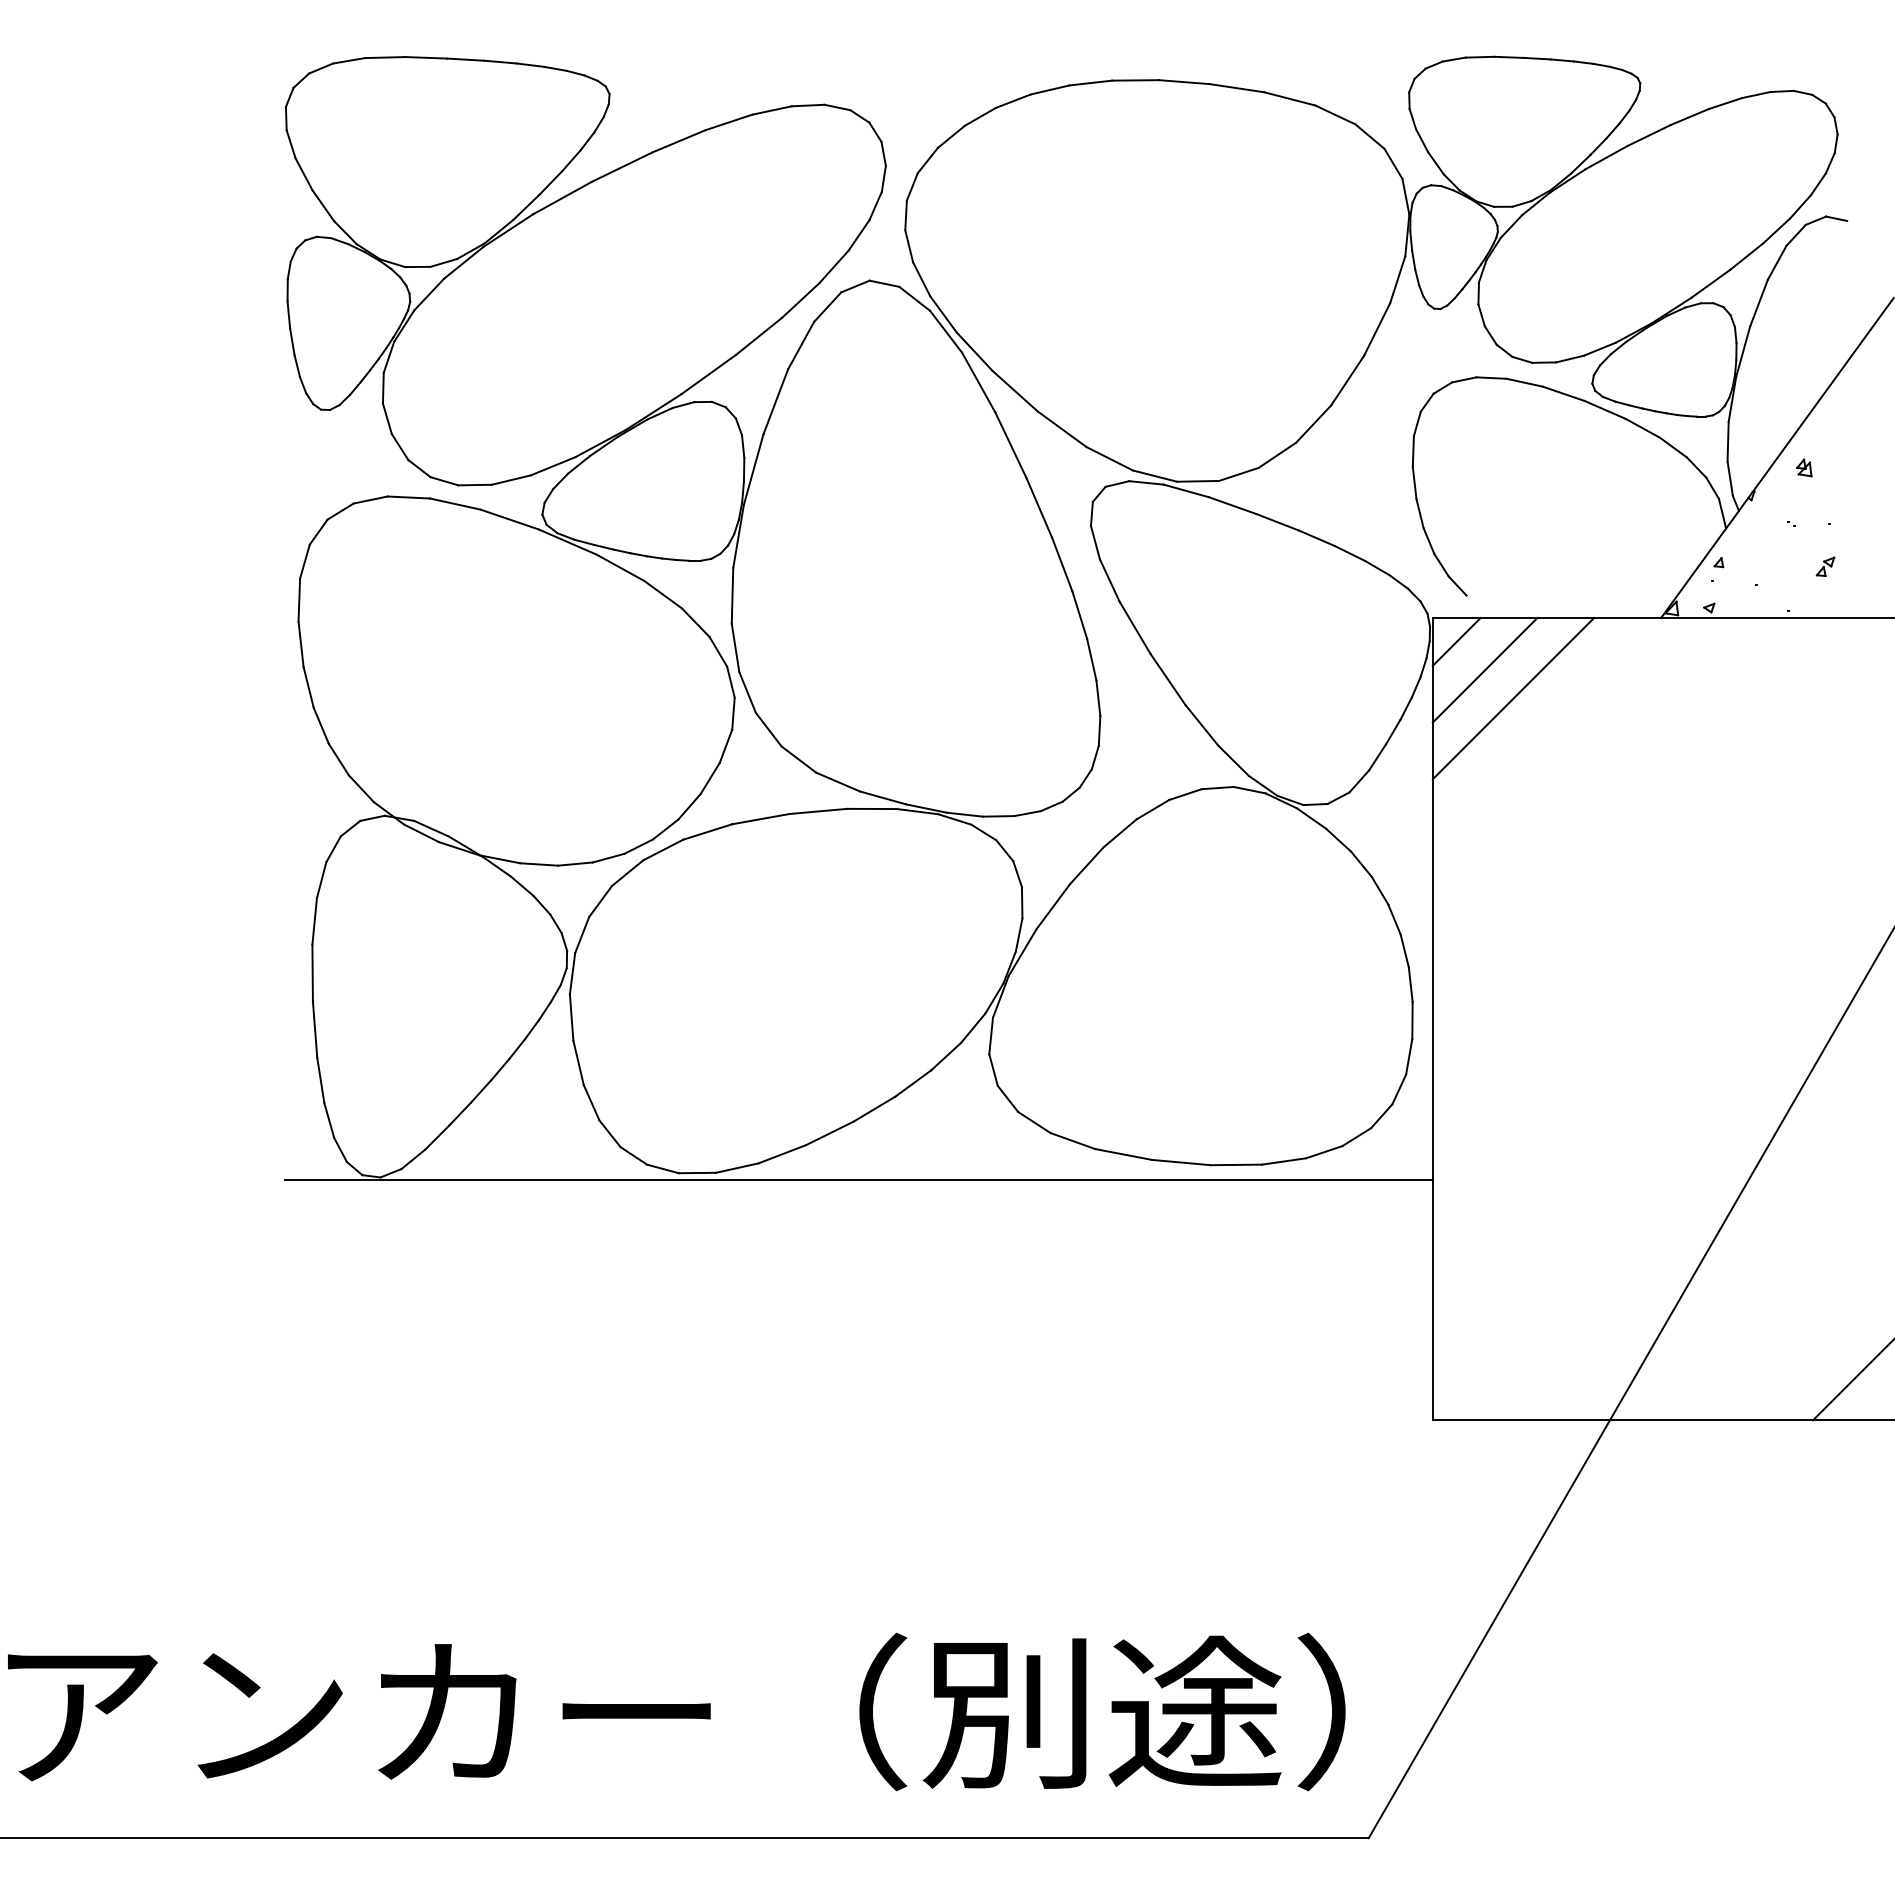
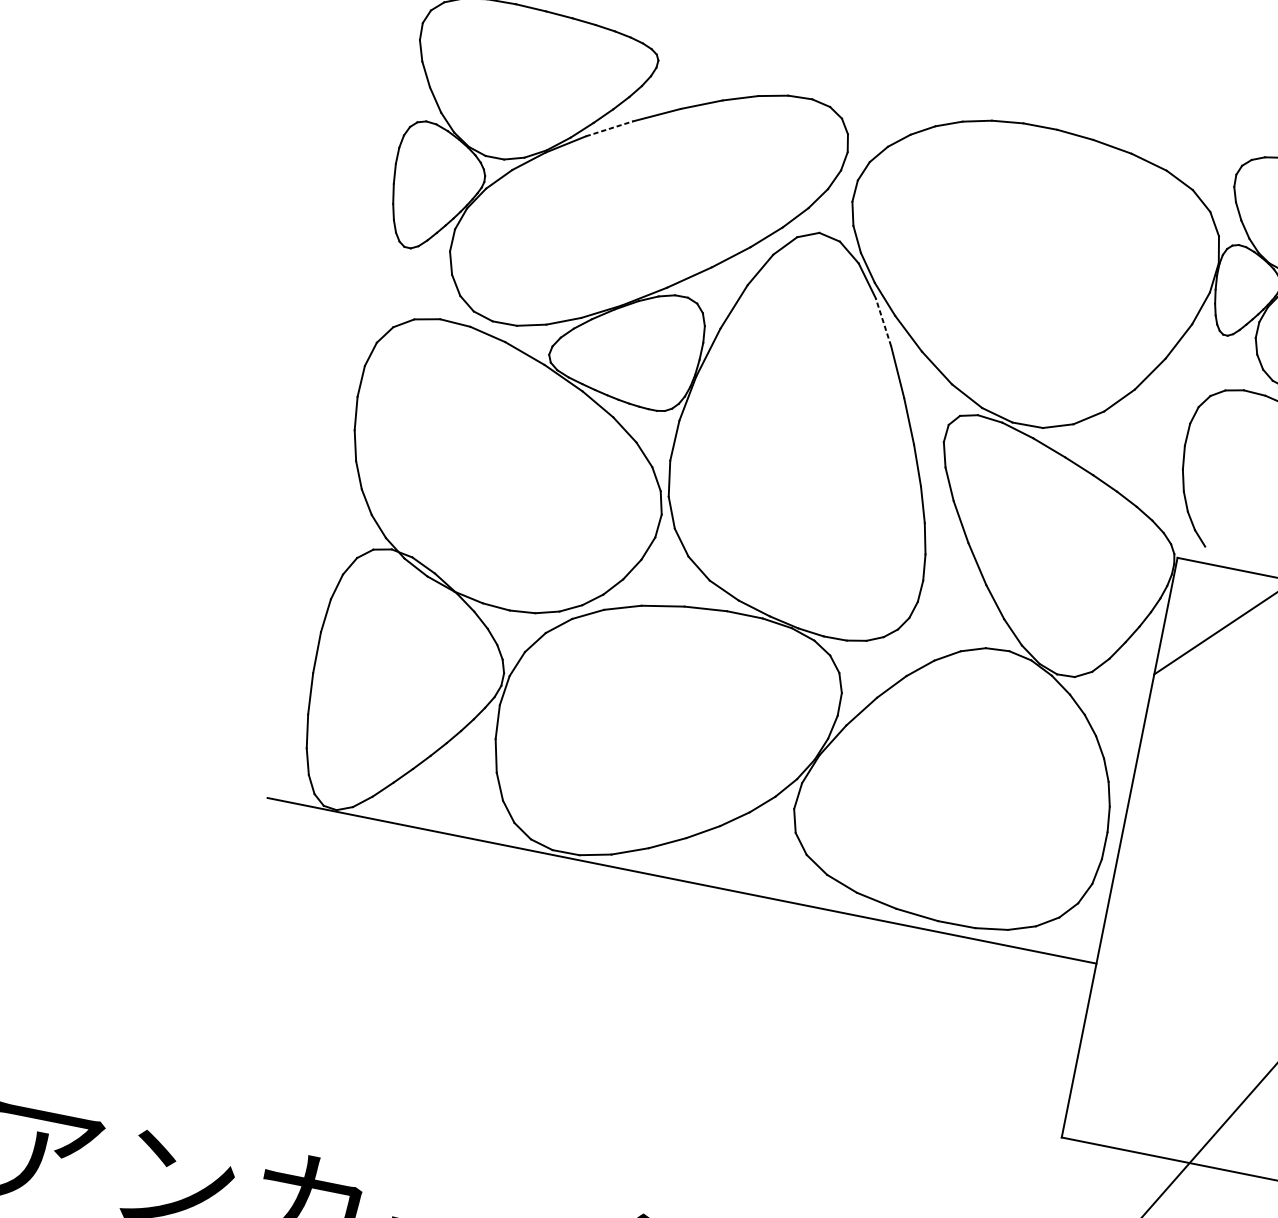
line: (562, 198) -> (609, 129), solid -> dashed
line: (978, 382) -> (883, 322), solid -> dashed
line: (1456, 641) -> (1191, 578), removed
line: (1484, 669) -> (1207, 602), removed

